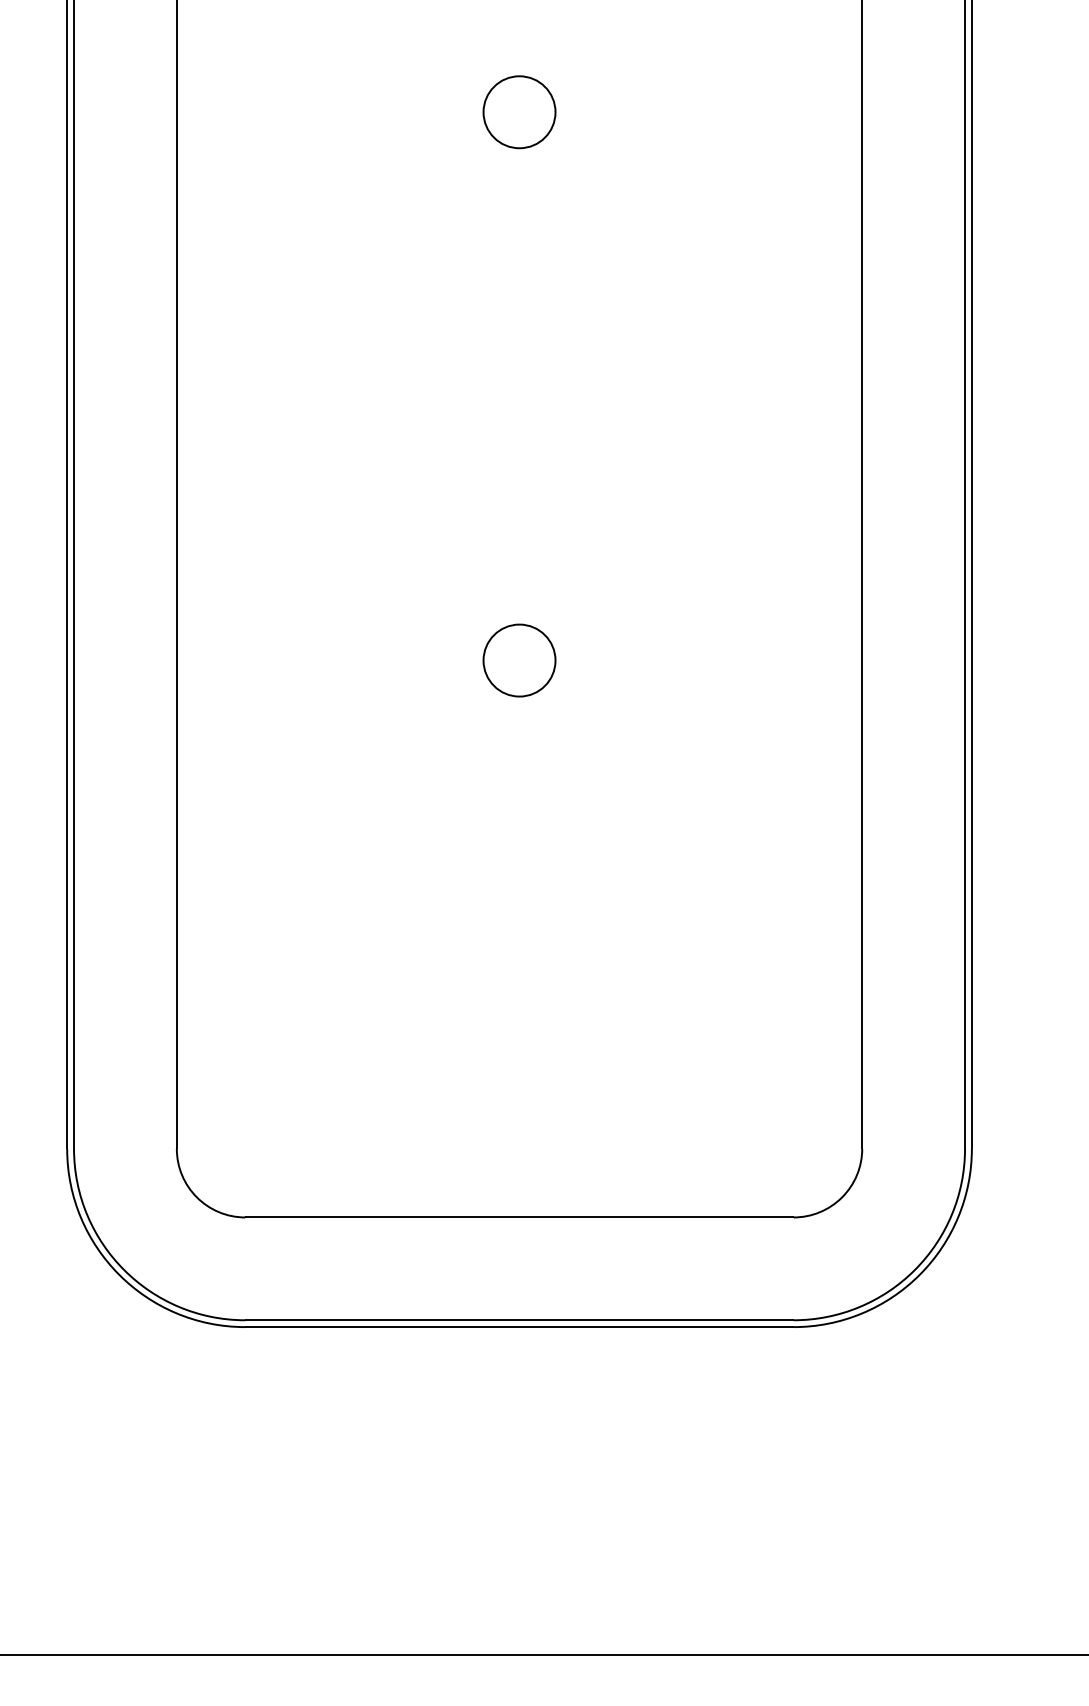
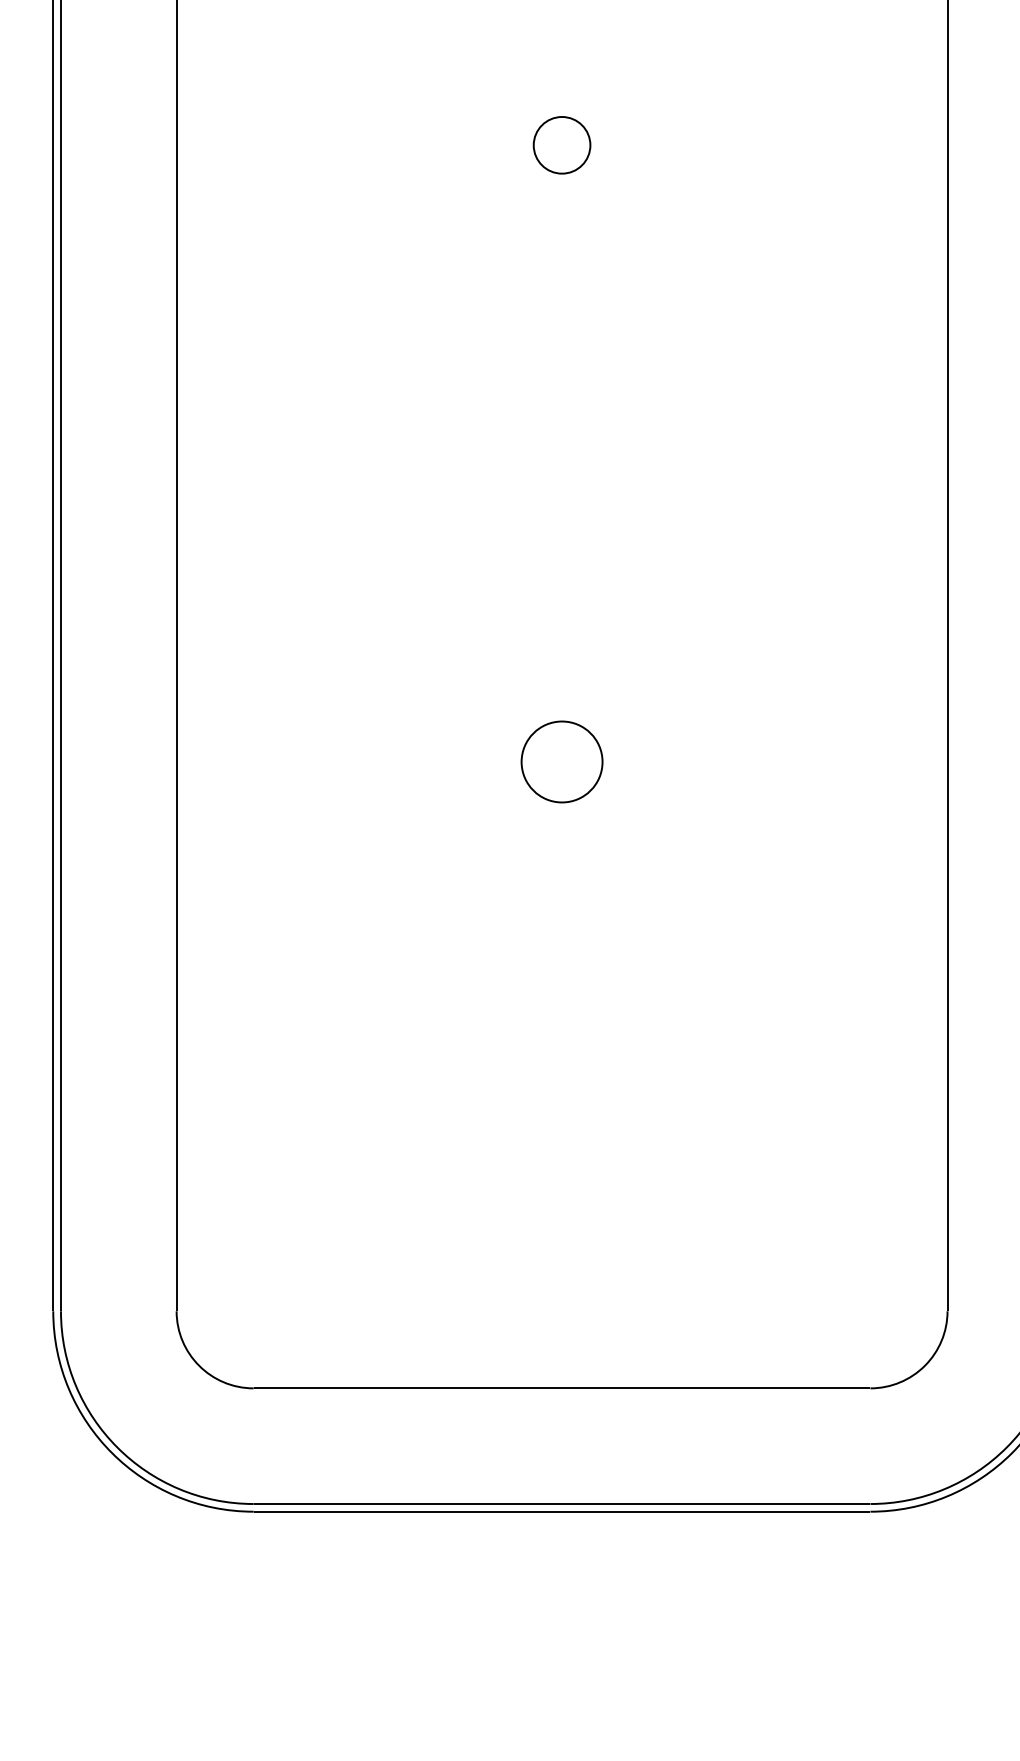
part: (519, 112) -> (562, 145), size x0.7

